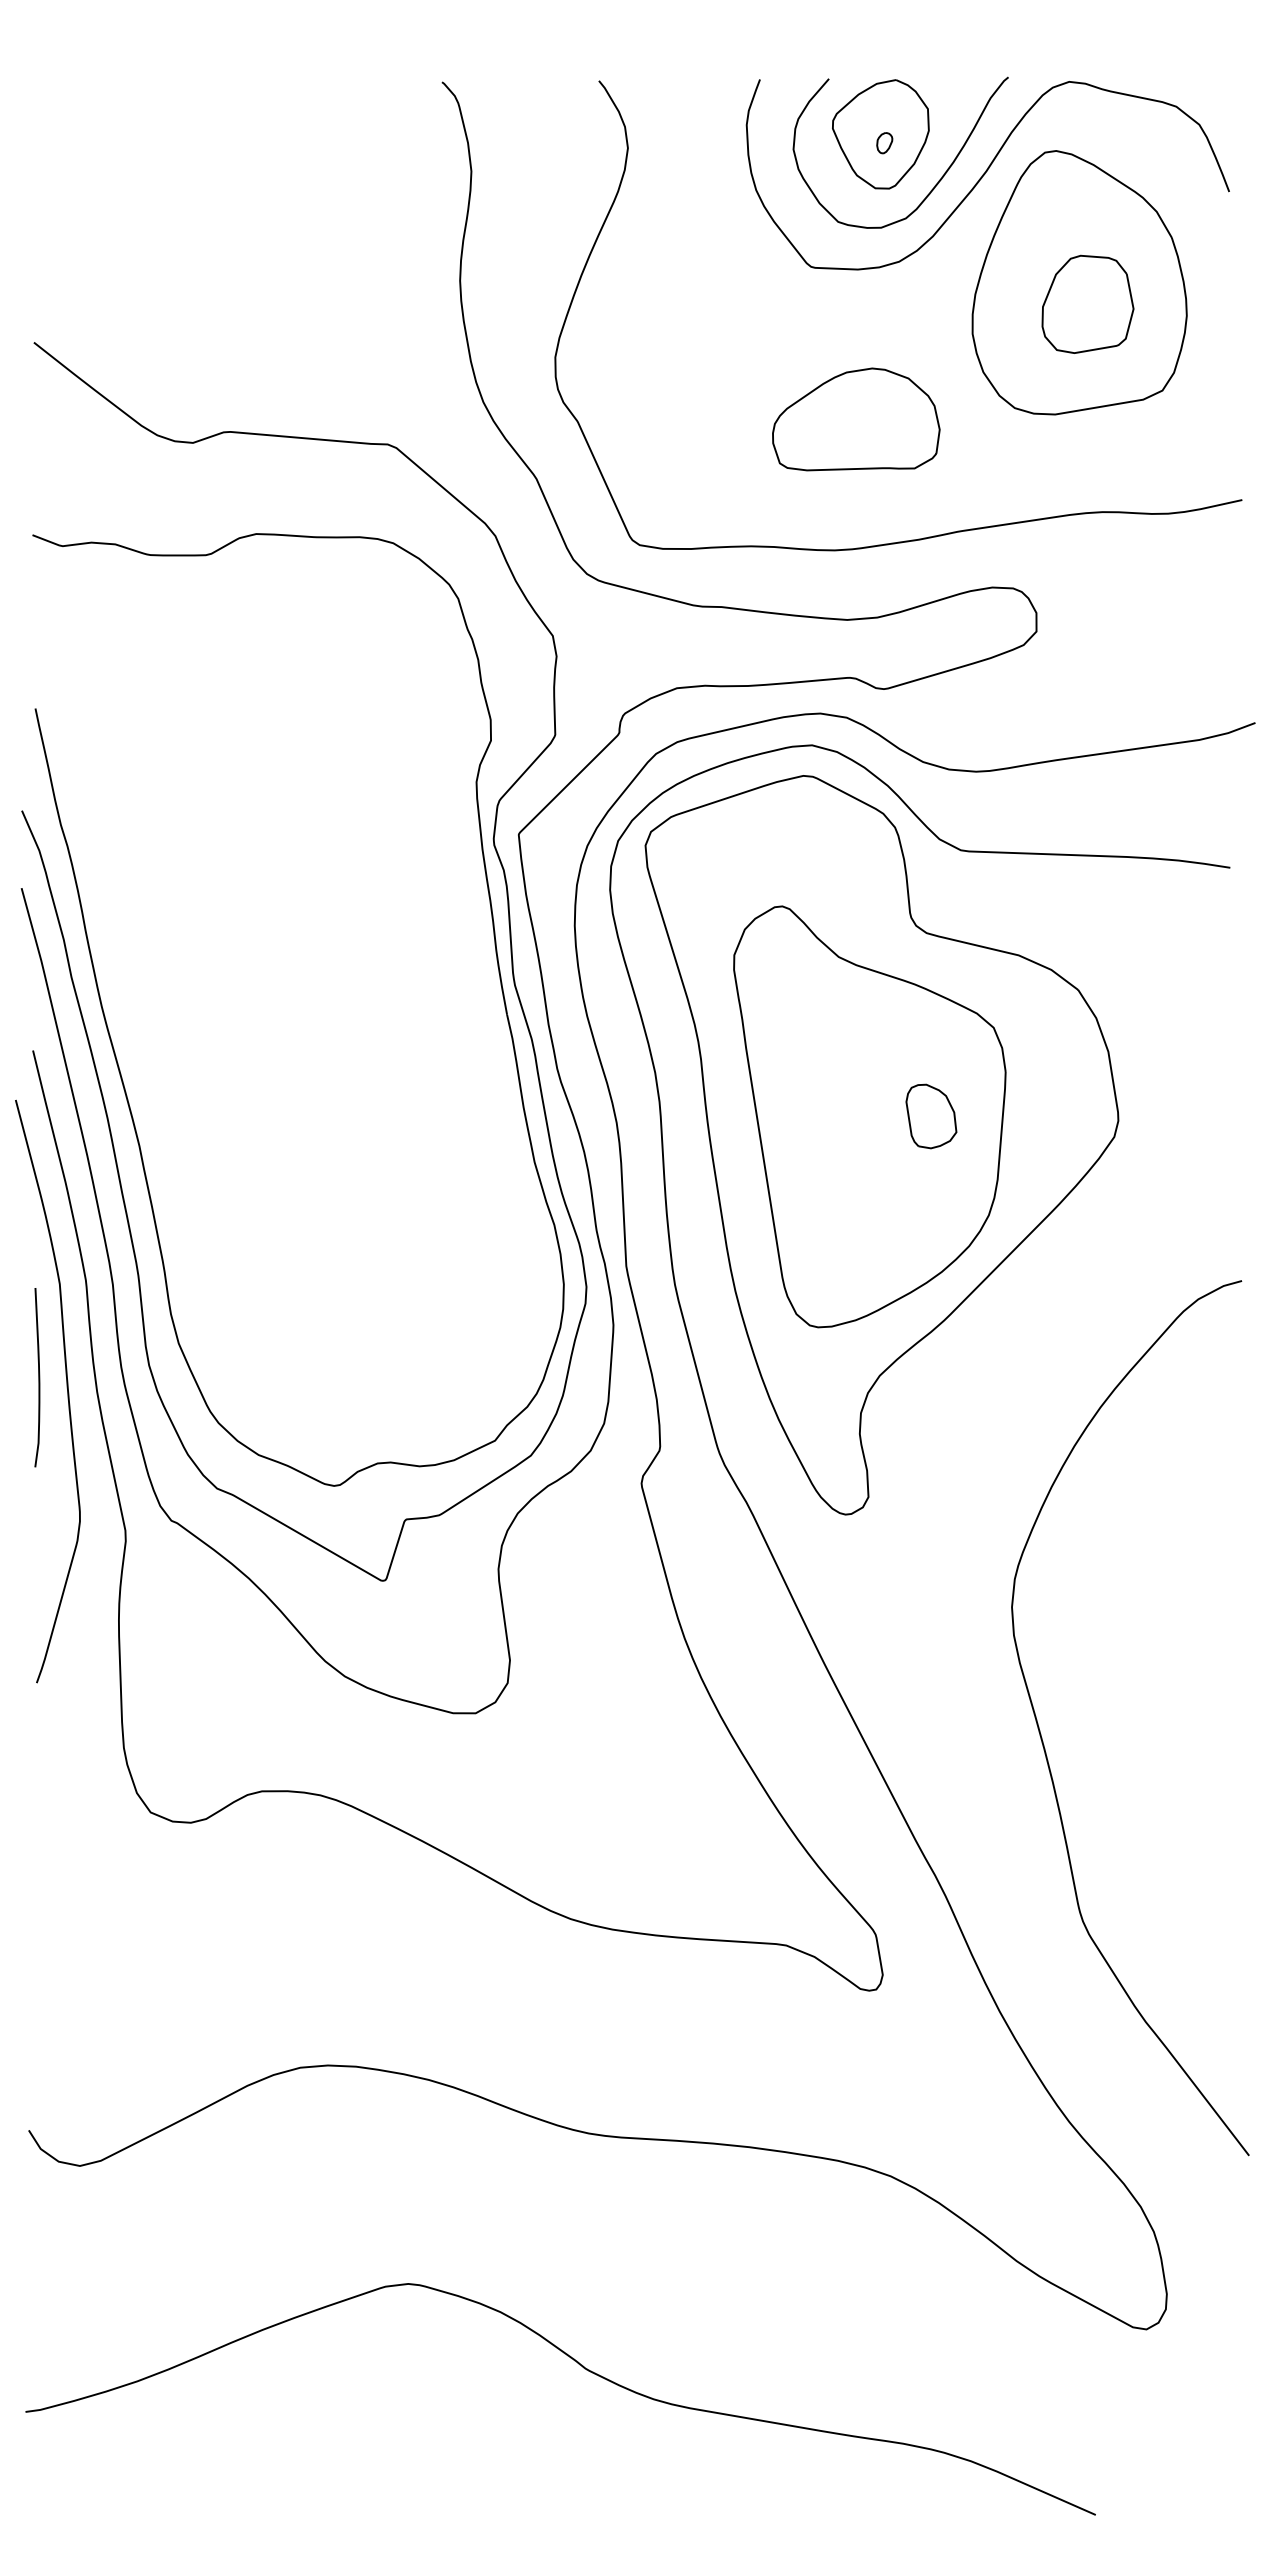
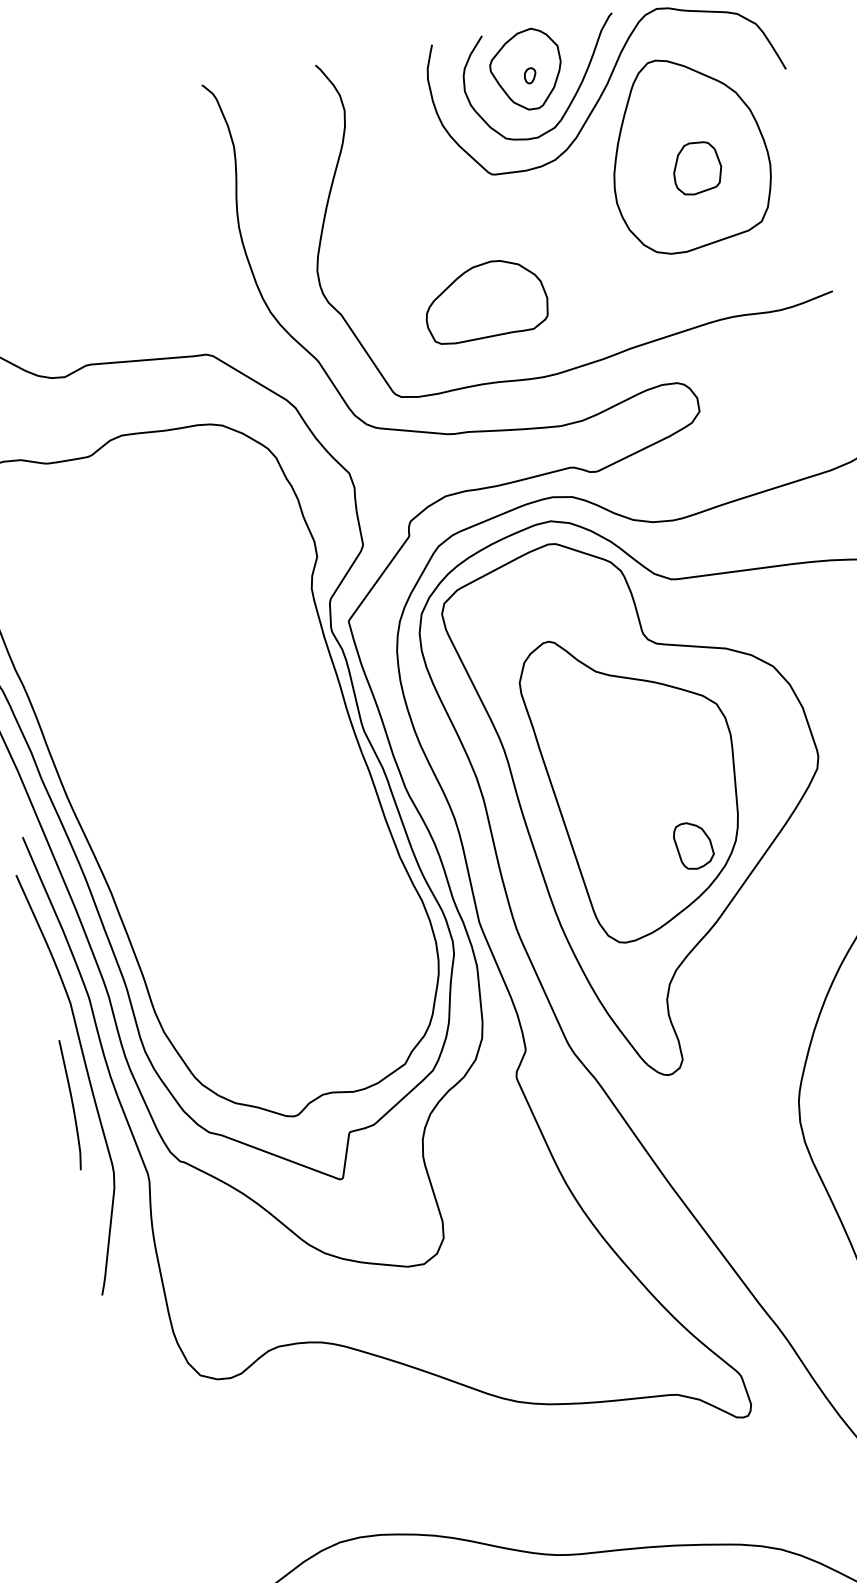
part: (1087, 304) -> (696, 168), size x0.71
part: (856, 419) -> (485, 300), moved
part: (931, 1116) -> (693, 845), moved
curve: (38, 1377) -> (72, 1104), moved

